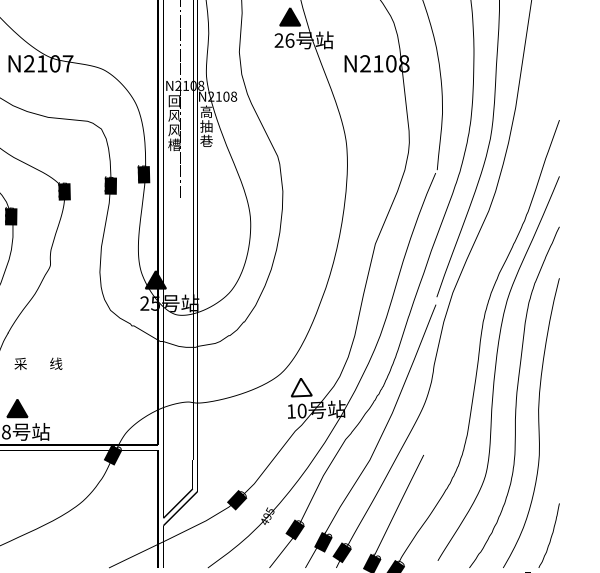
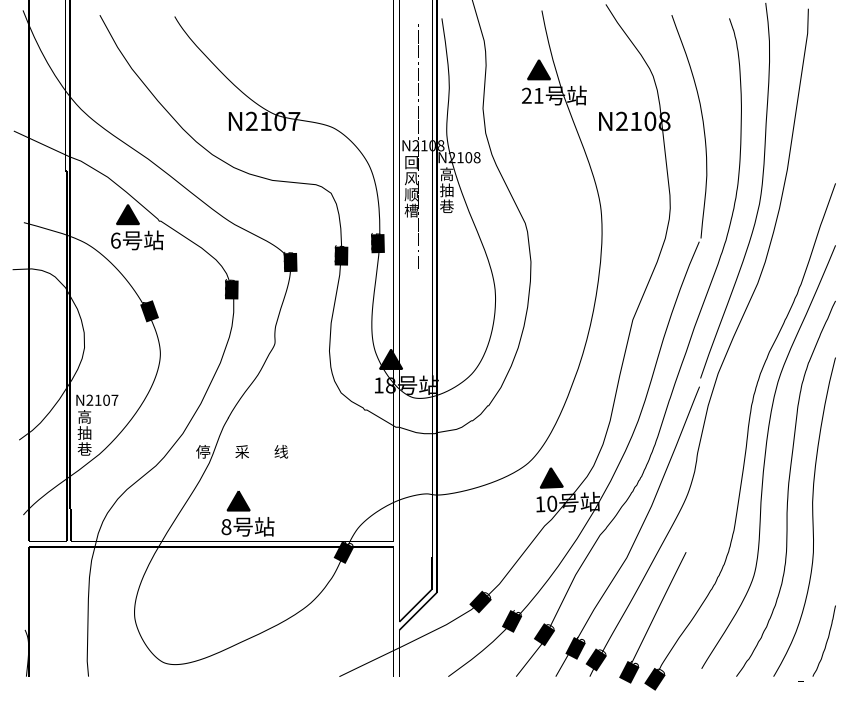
text: (289, 40) -> (538, 95), 26 -> 21
text: (173, 130) -> (410, 194), 风 -> 顺
text: (149, 303) -> (384, 385), 25 -> 18
fill: (301, 387) -> (551, 477), added
fill: (265, 517) -> (511, 621), added

